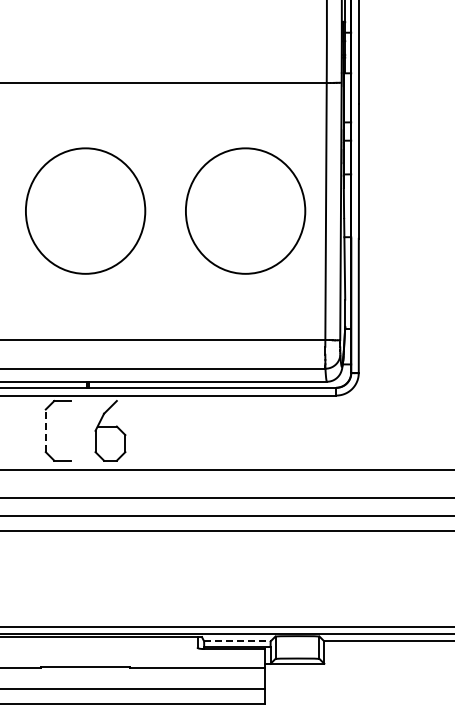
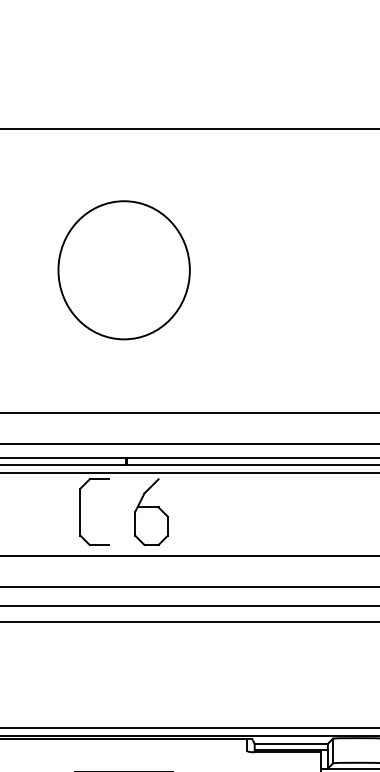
part: (245, 210) -> (300, 269), removed
line: (45, 430) -> (80, 511), dashed -> solid
line: (237, 641) -> (291, 744), dashed -> solid

